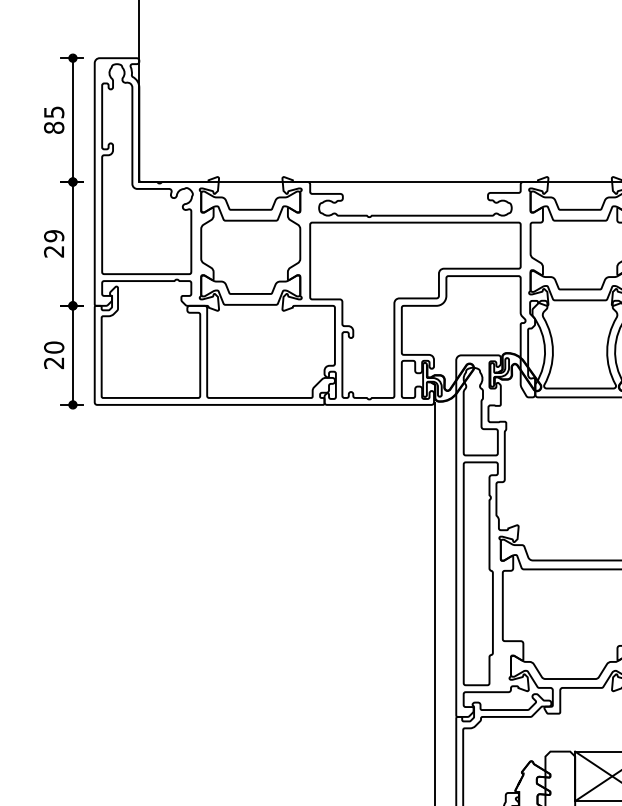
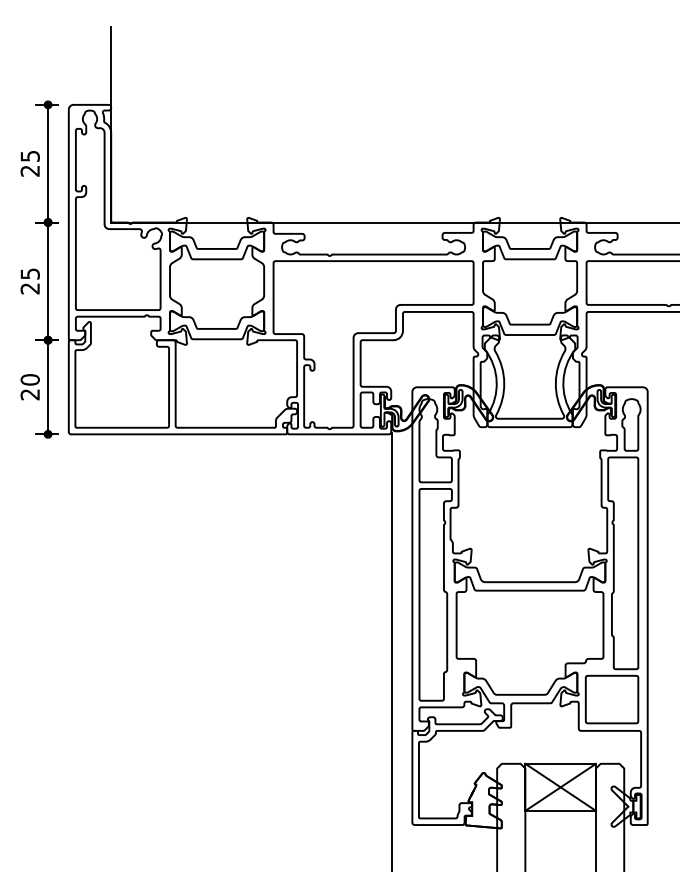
text: (53, 127) -> (29, 170), 85 -> 25
text: (53, 235) -> (29, 273), 29 -> 25

